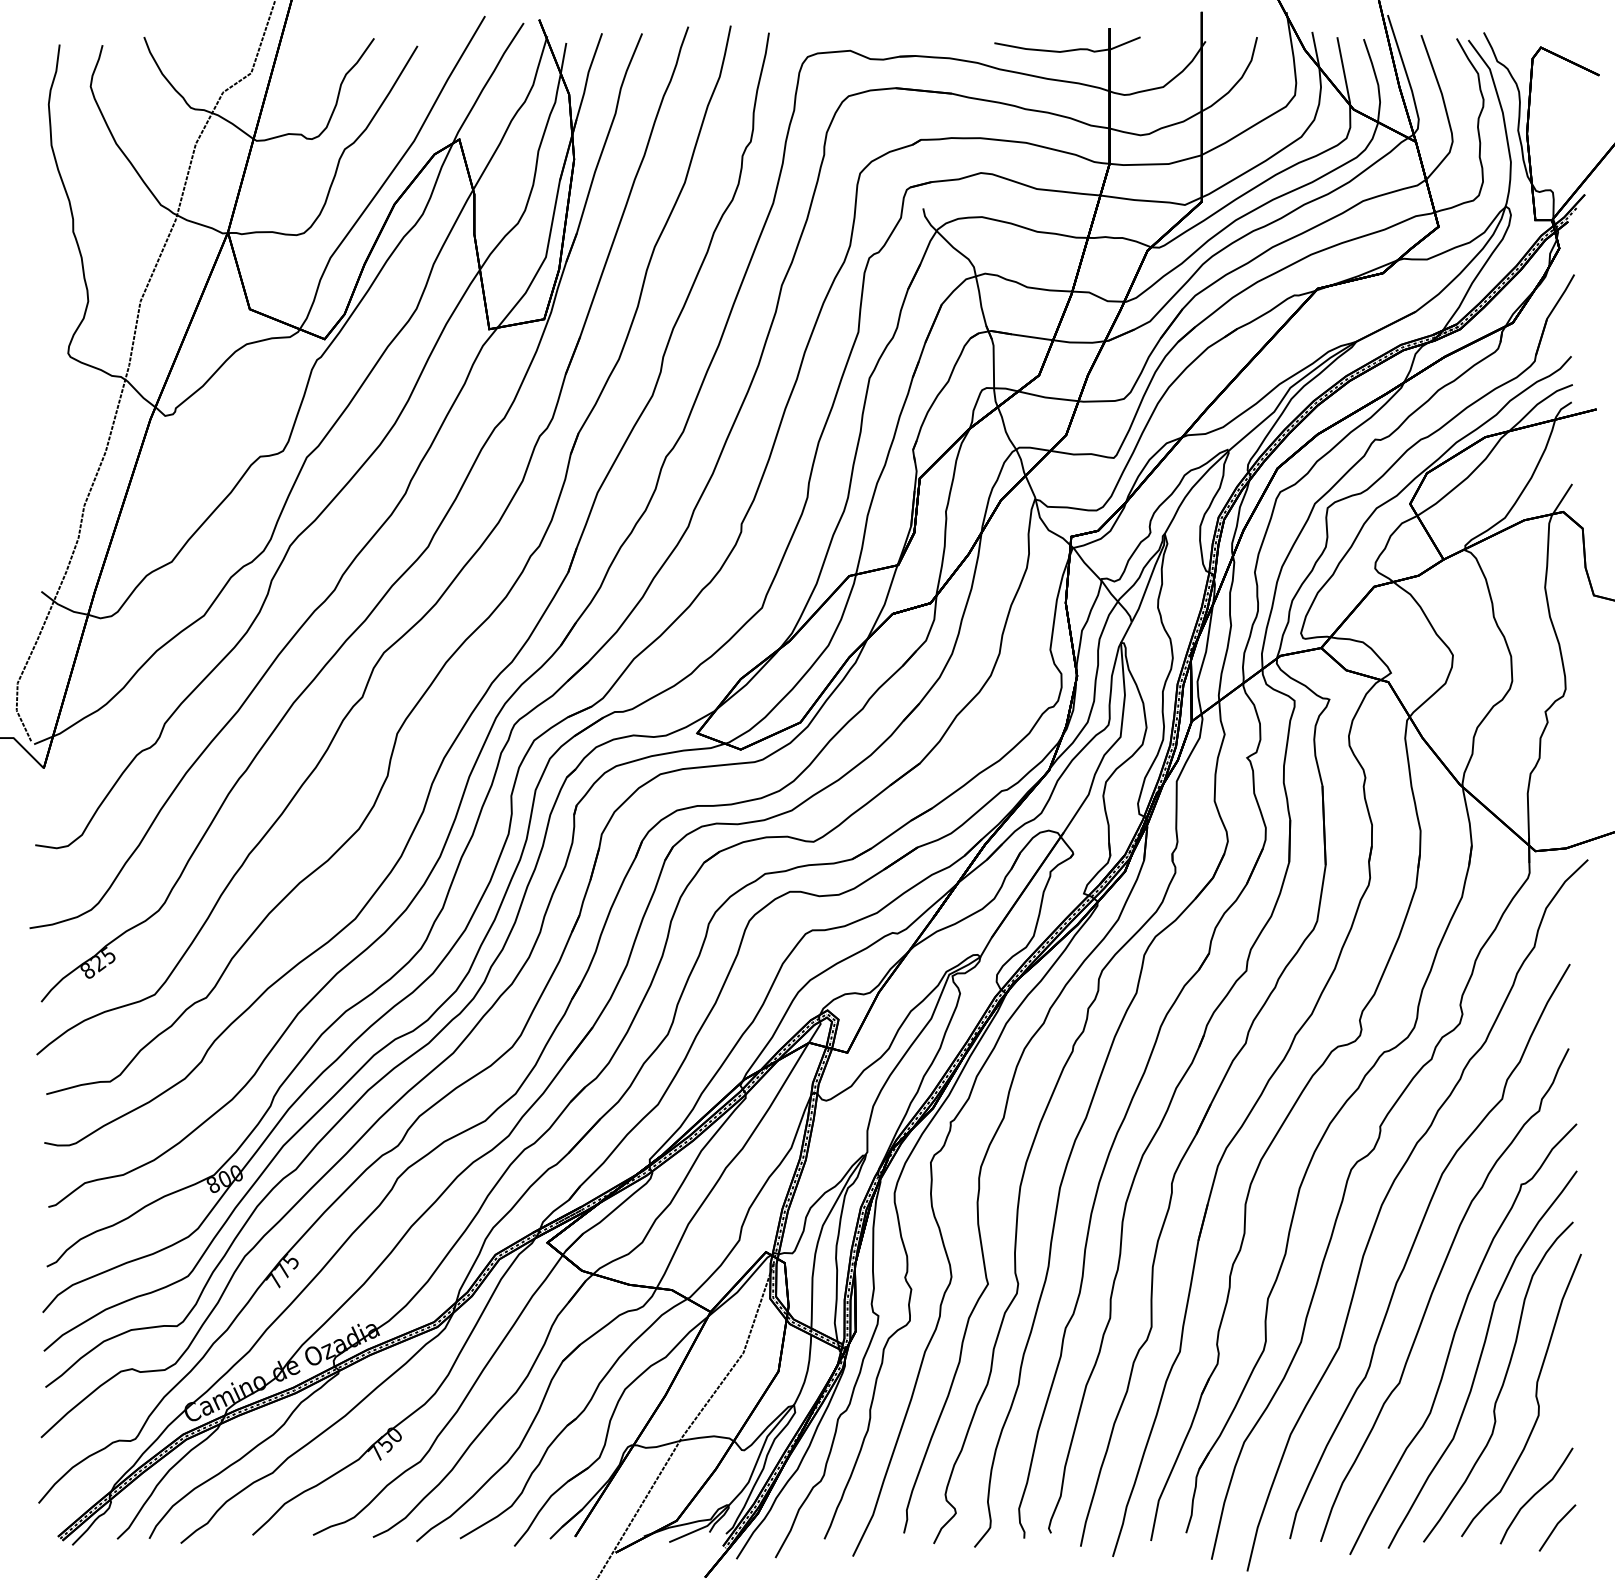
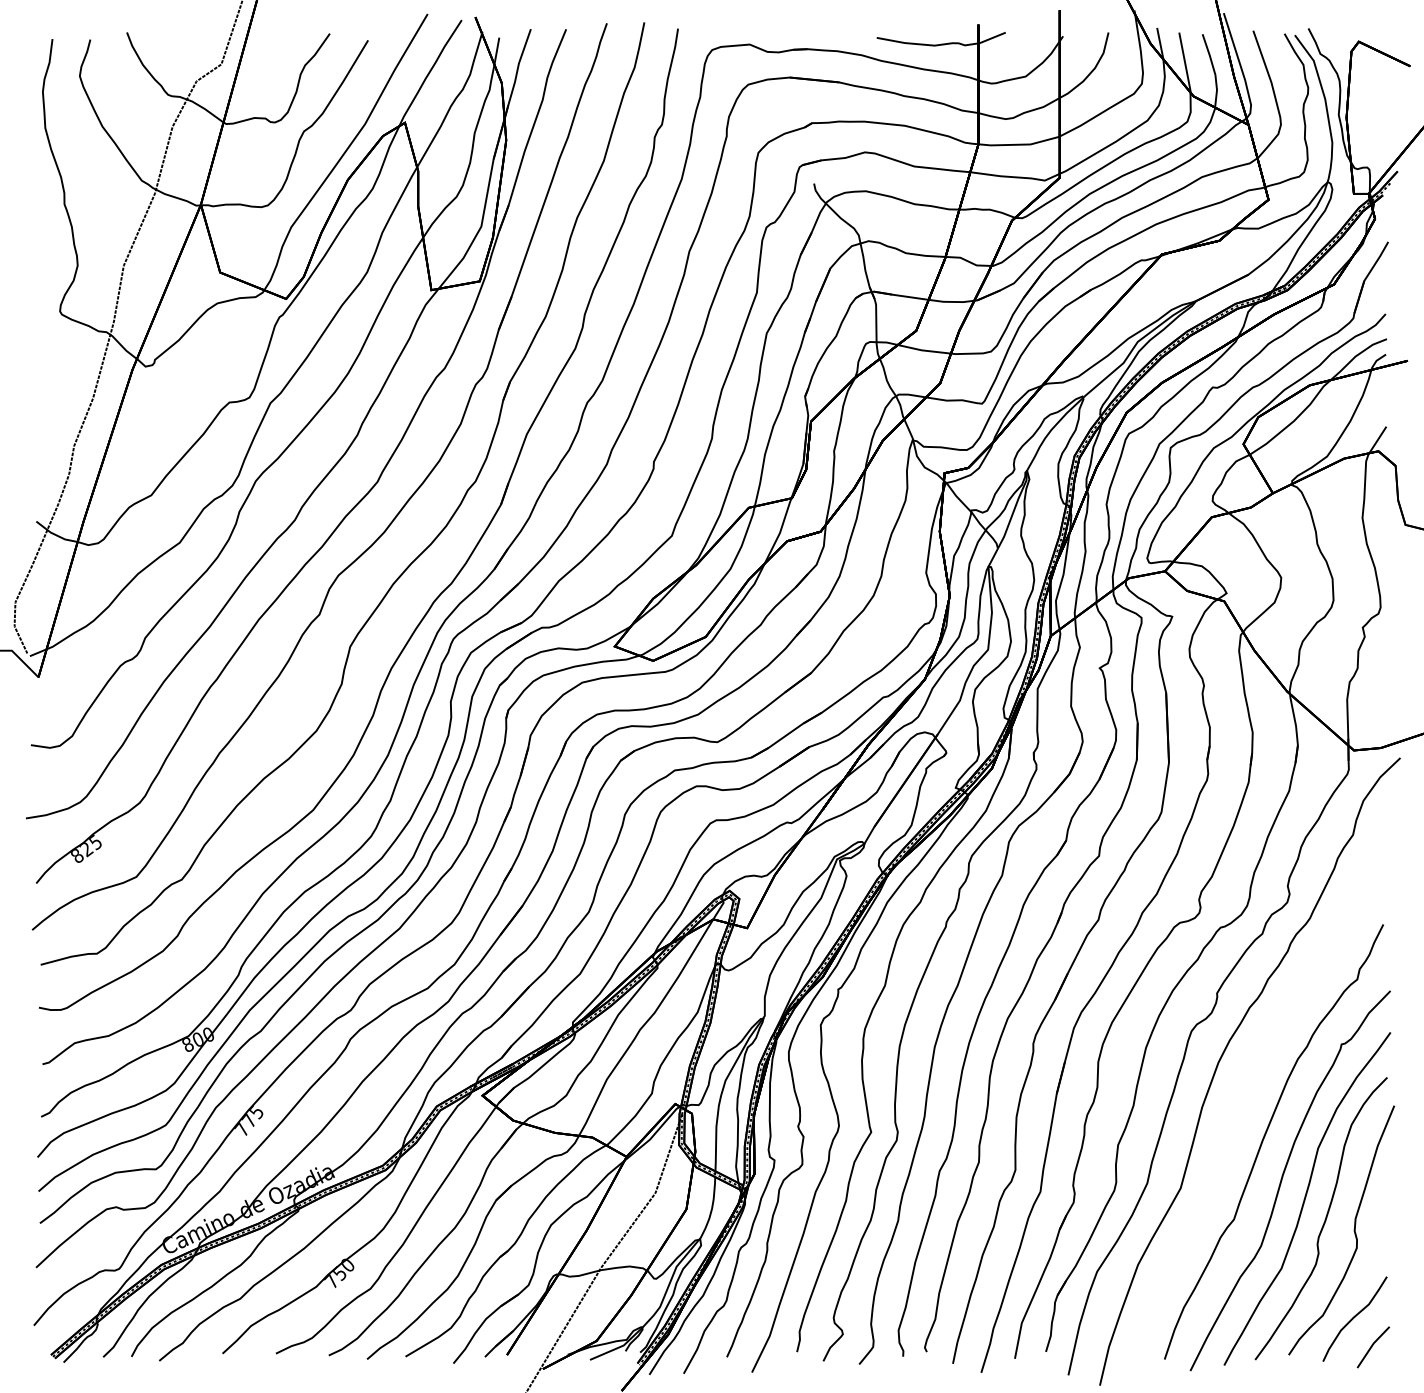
curve: (1413, 1247) -> (1246, 1099), removed

